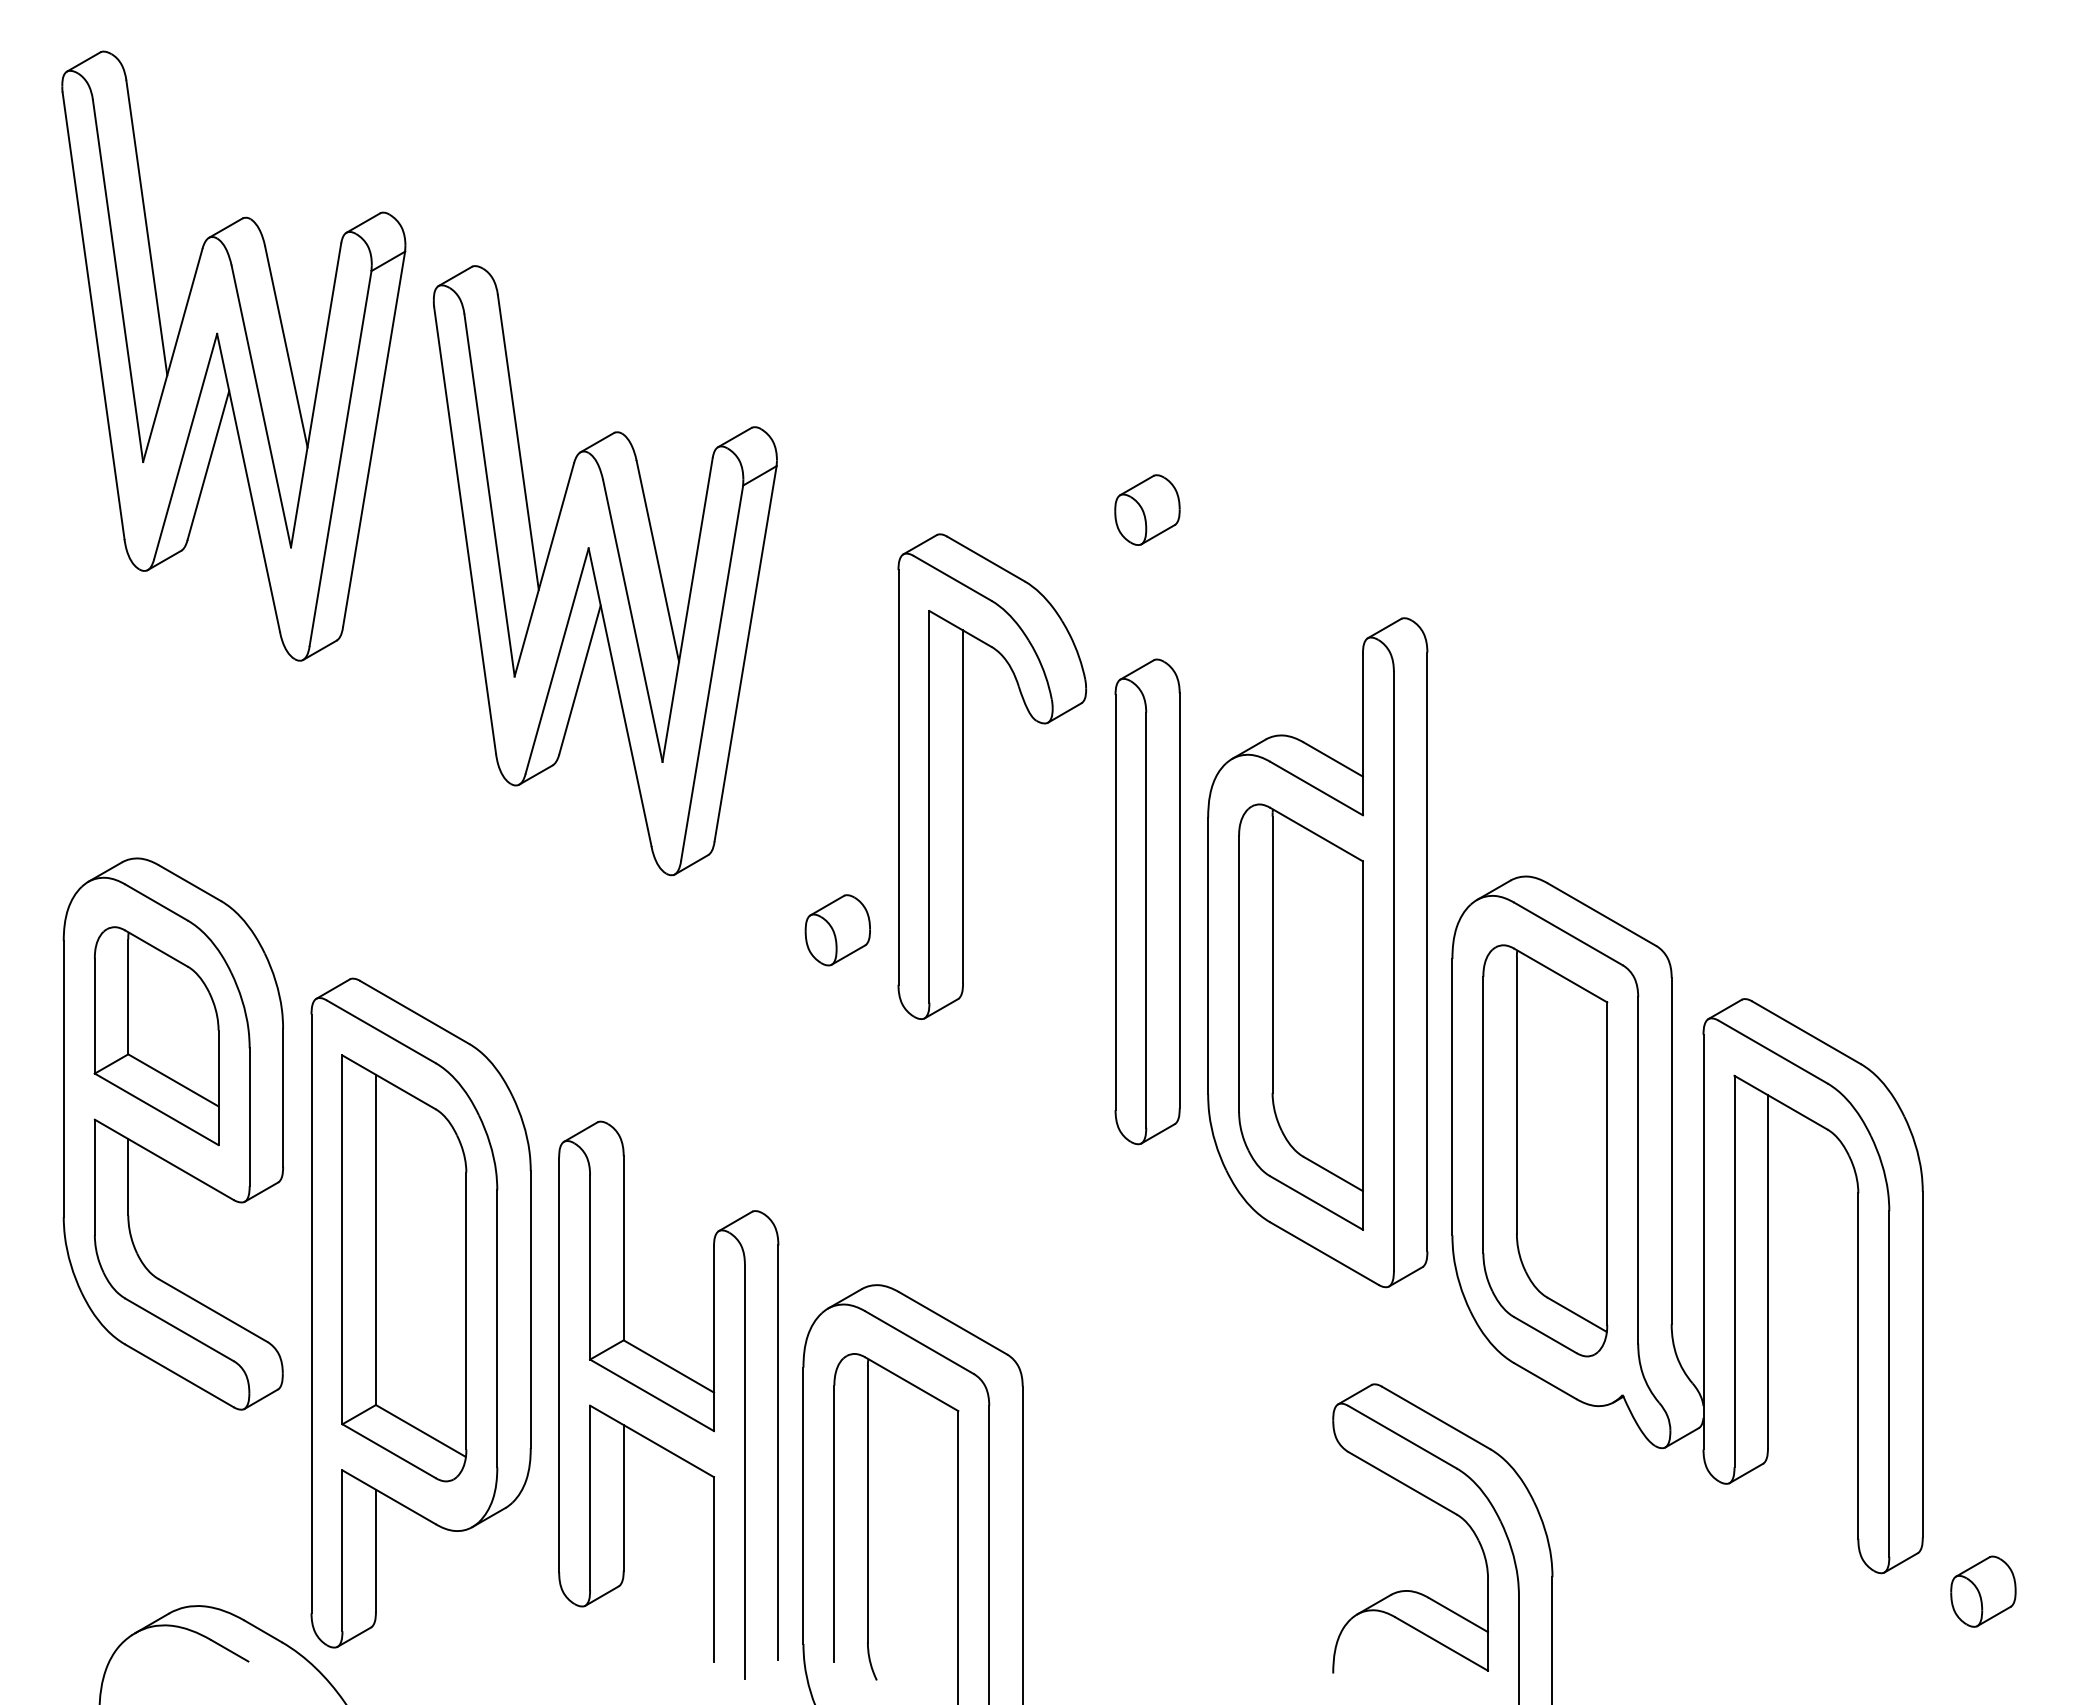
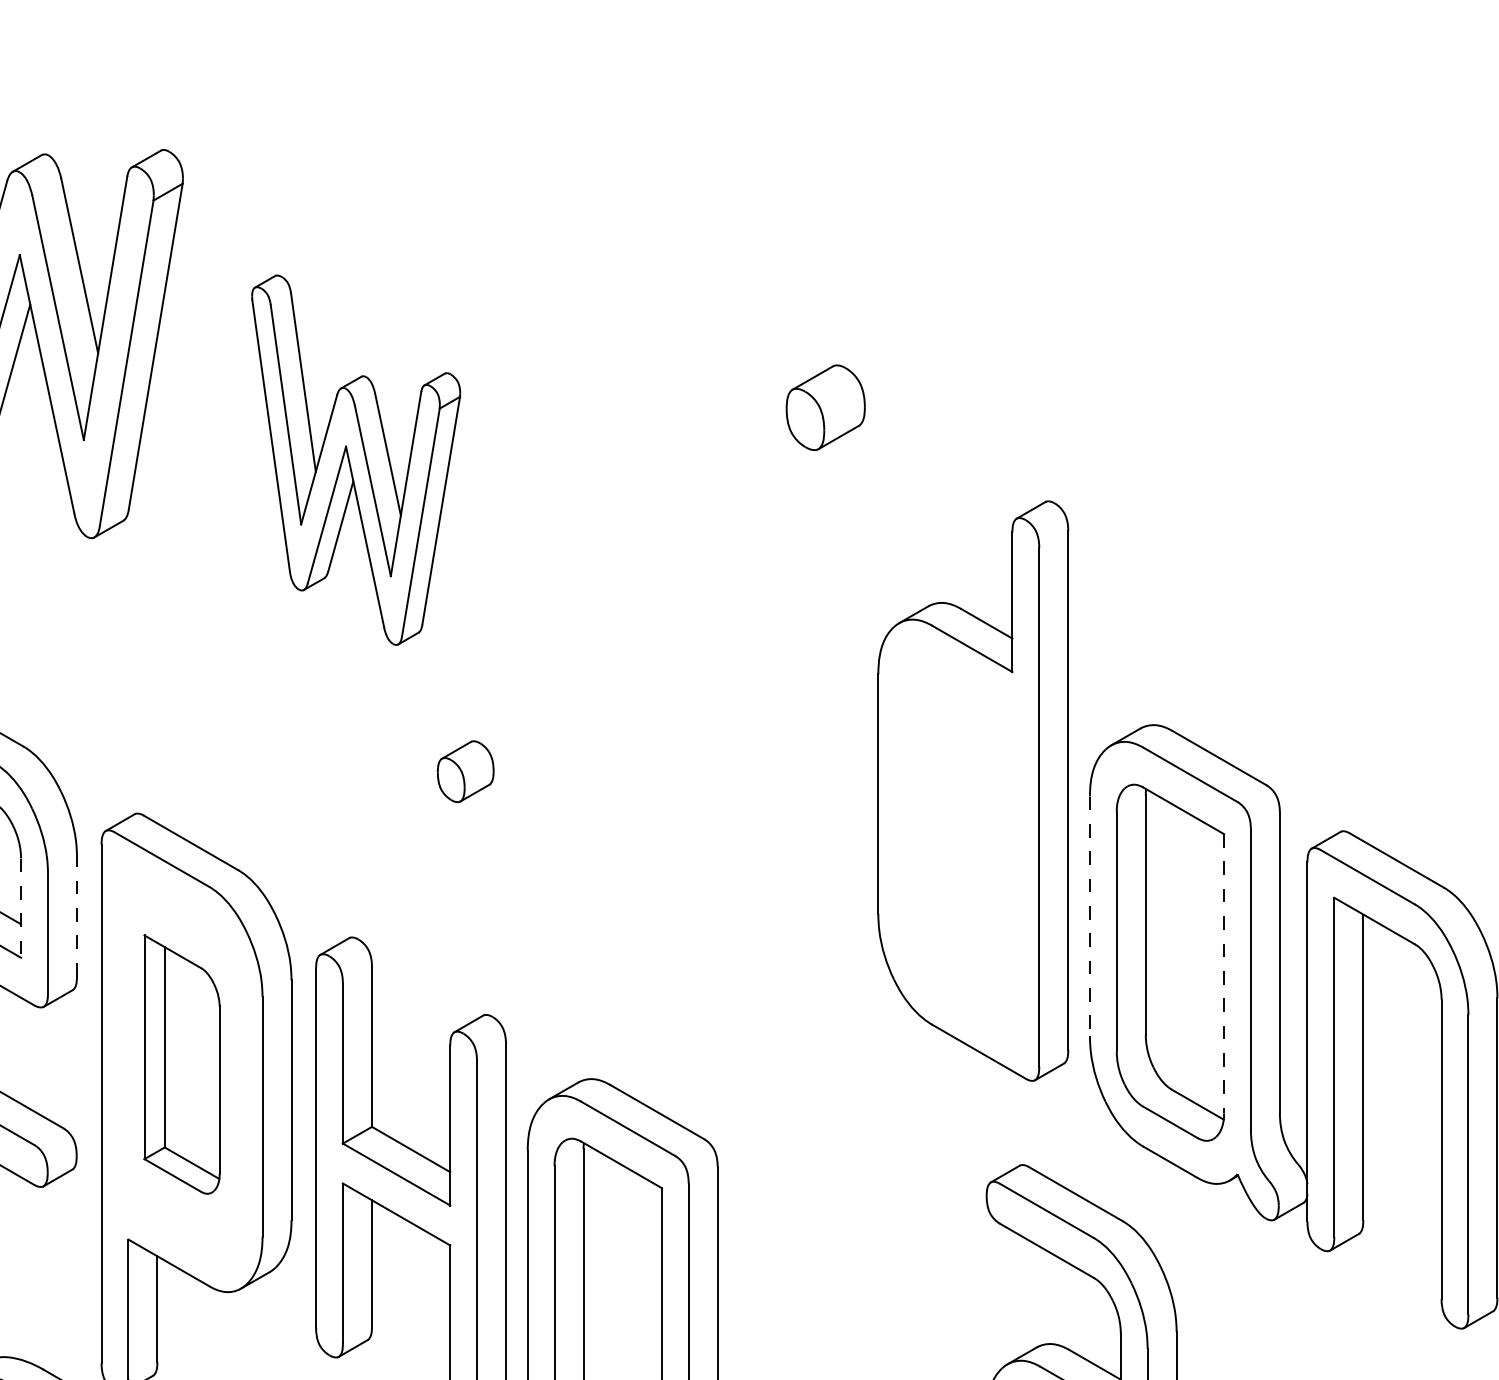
part: (1147, 509) -> (825, 407), size x1.4
part: (605, 570) -> (356, 459), size x0.7
part: (963, 776) -> (666, 638), removed
part: (1147, 901) -> (825, 746), removed
part: (837, 930) -> (465, 771), moved
part: (1300, 1016) -> (958, 846), removed
line: (218, 1088) -> (21, 908), solid -> dashed
line: (283, 1097) -> (77, 916), solid -> dashed
line: (1452, 1097) -> (1090, 916), solid -> dashed
line: (1607, 1164) -> (1224, 974), solid -> dashed
part: (404, 1268) -> (182, 1064), size x0.7

